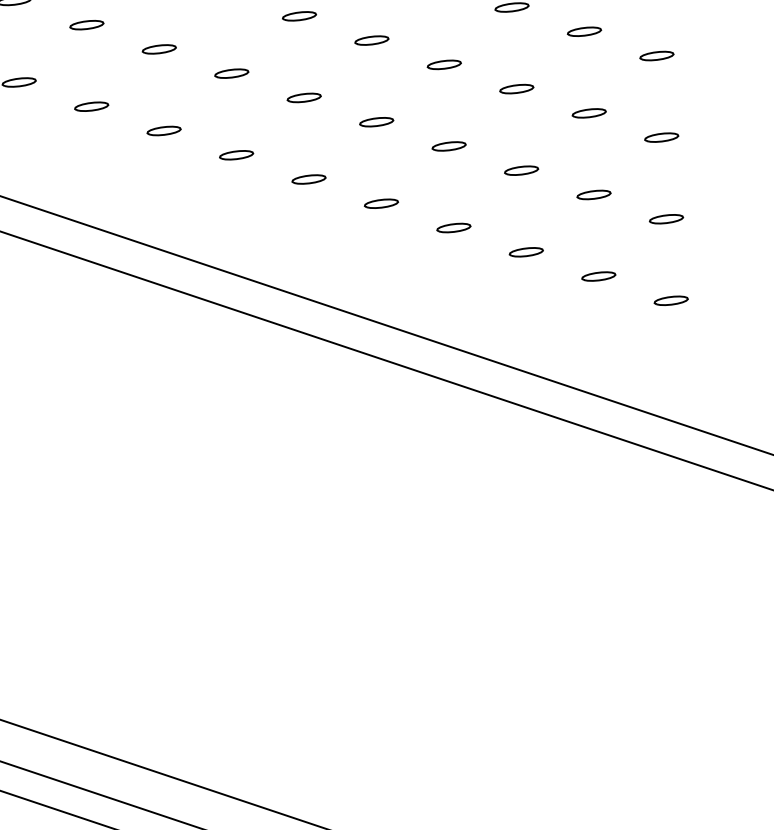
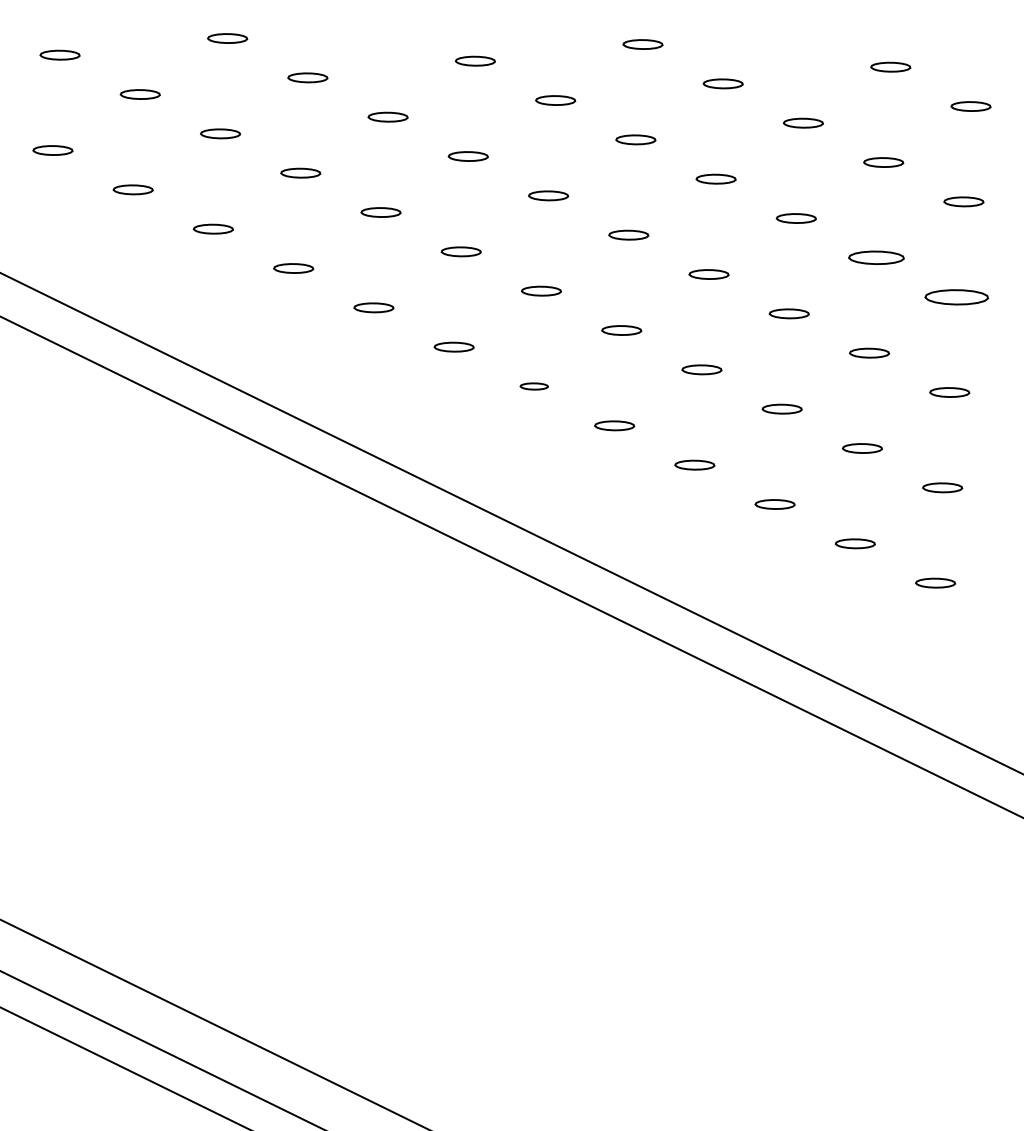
part: (584, 31) -> (876, 257), size x1.4
part: (656, 55) -> (956, 296), size x1.6
part: (308, 179) -> (533, 386), size x0.7

